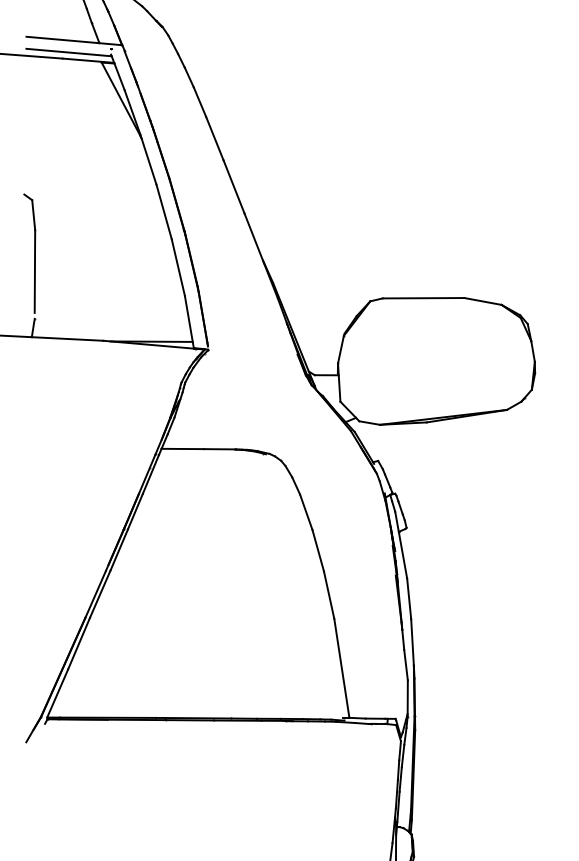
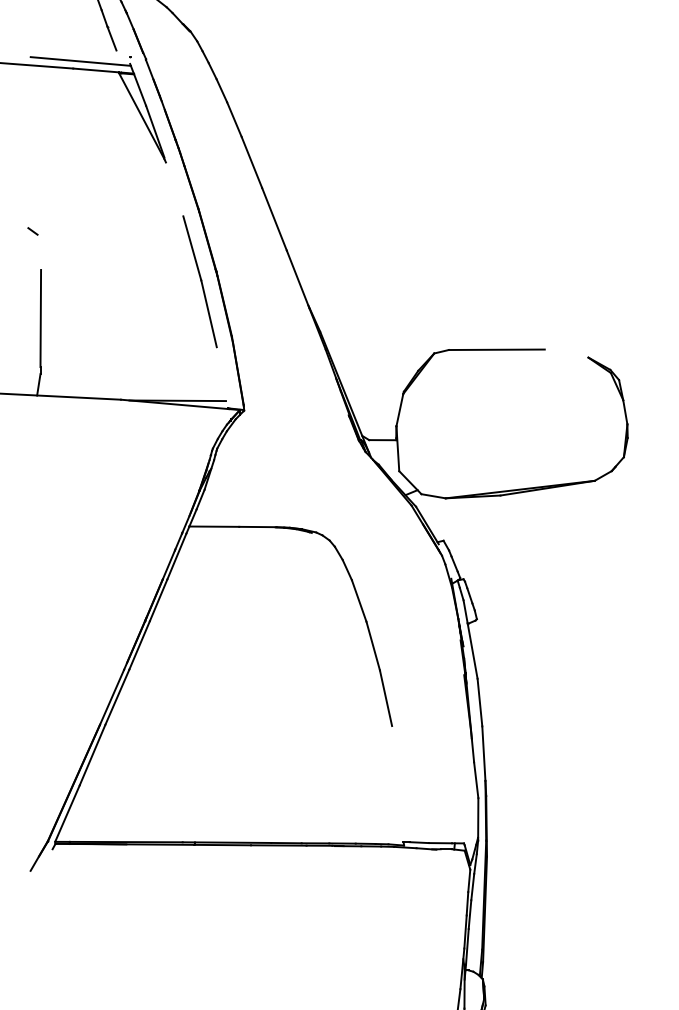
line: (74, 40) -> (87, 47), removed
line: (148, 159) -> (174, 186), removed
line: (33, 215) -> (39, 252), removed
line: (482, 301) -> (565, 353), removed
line: (188, 322) -> (220, 378), removed
line: (341, 667) -> (400, 783), removed

